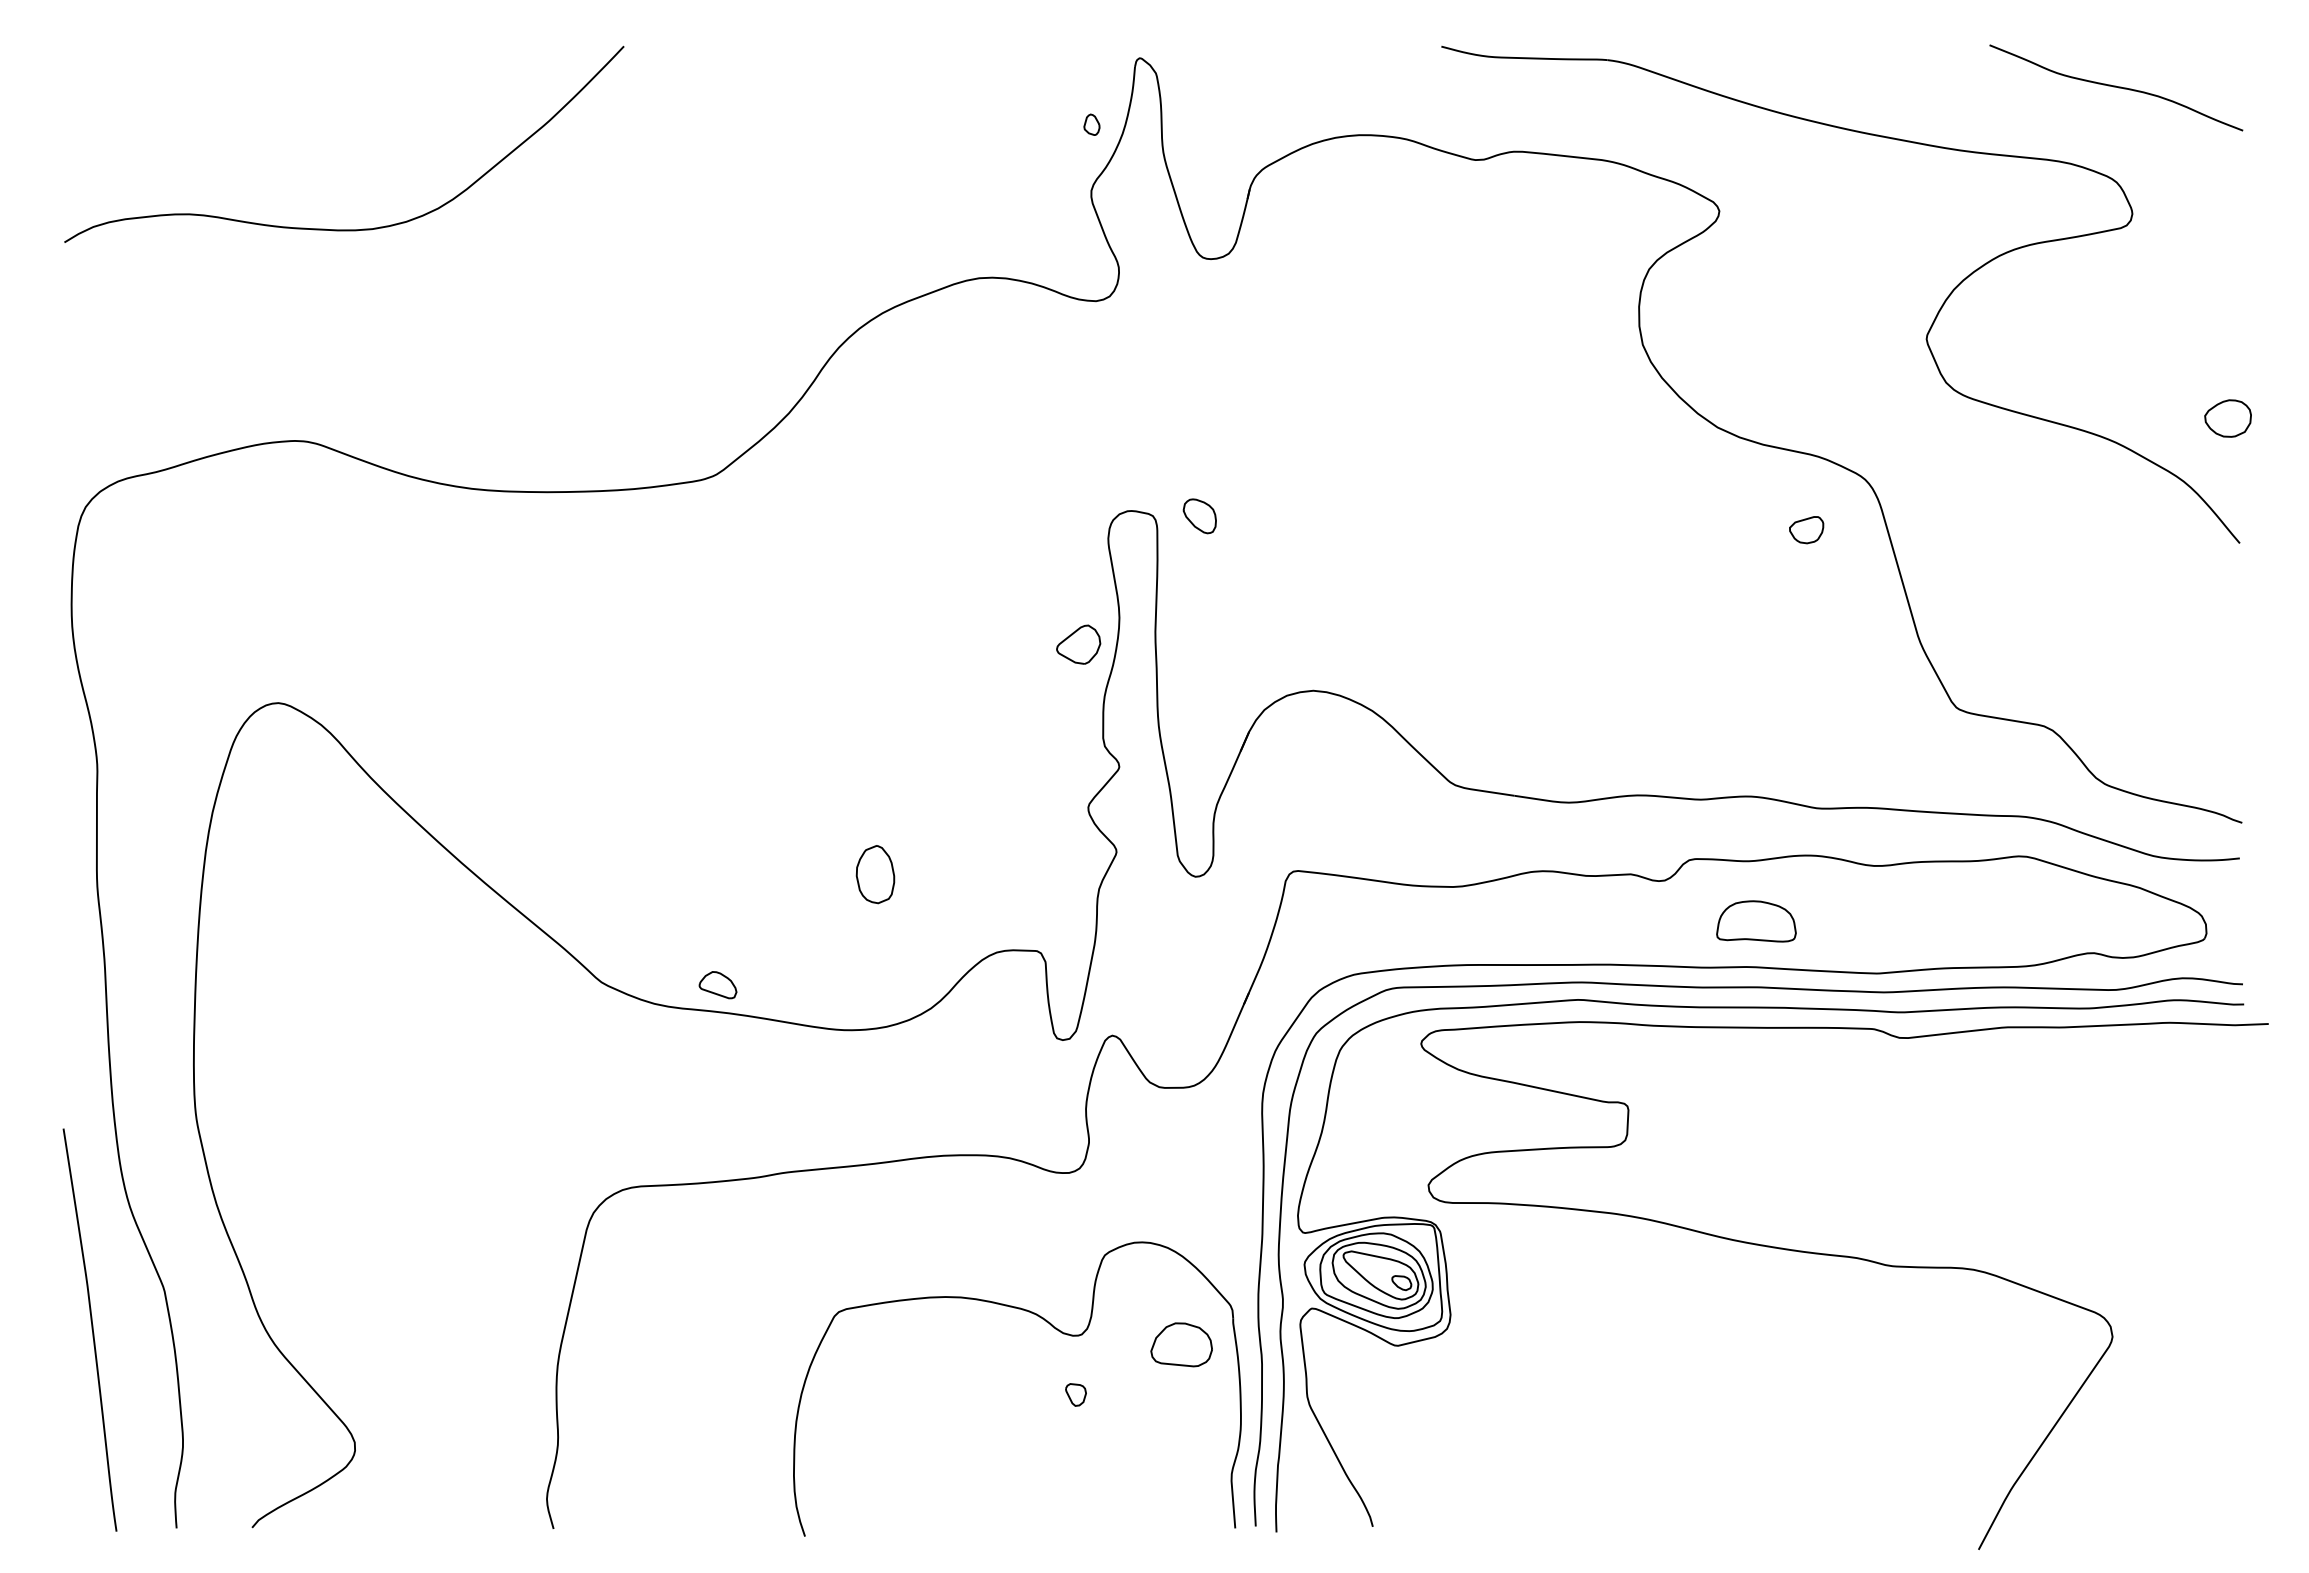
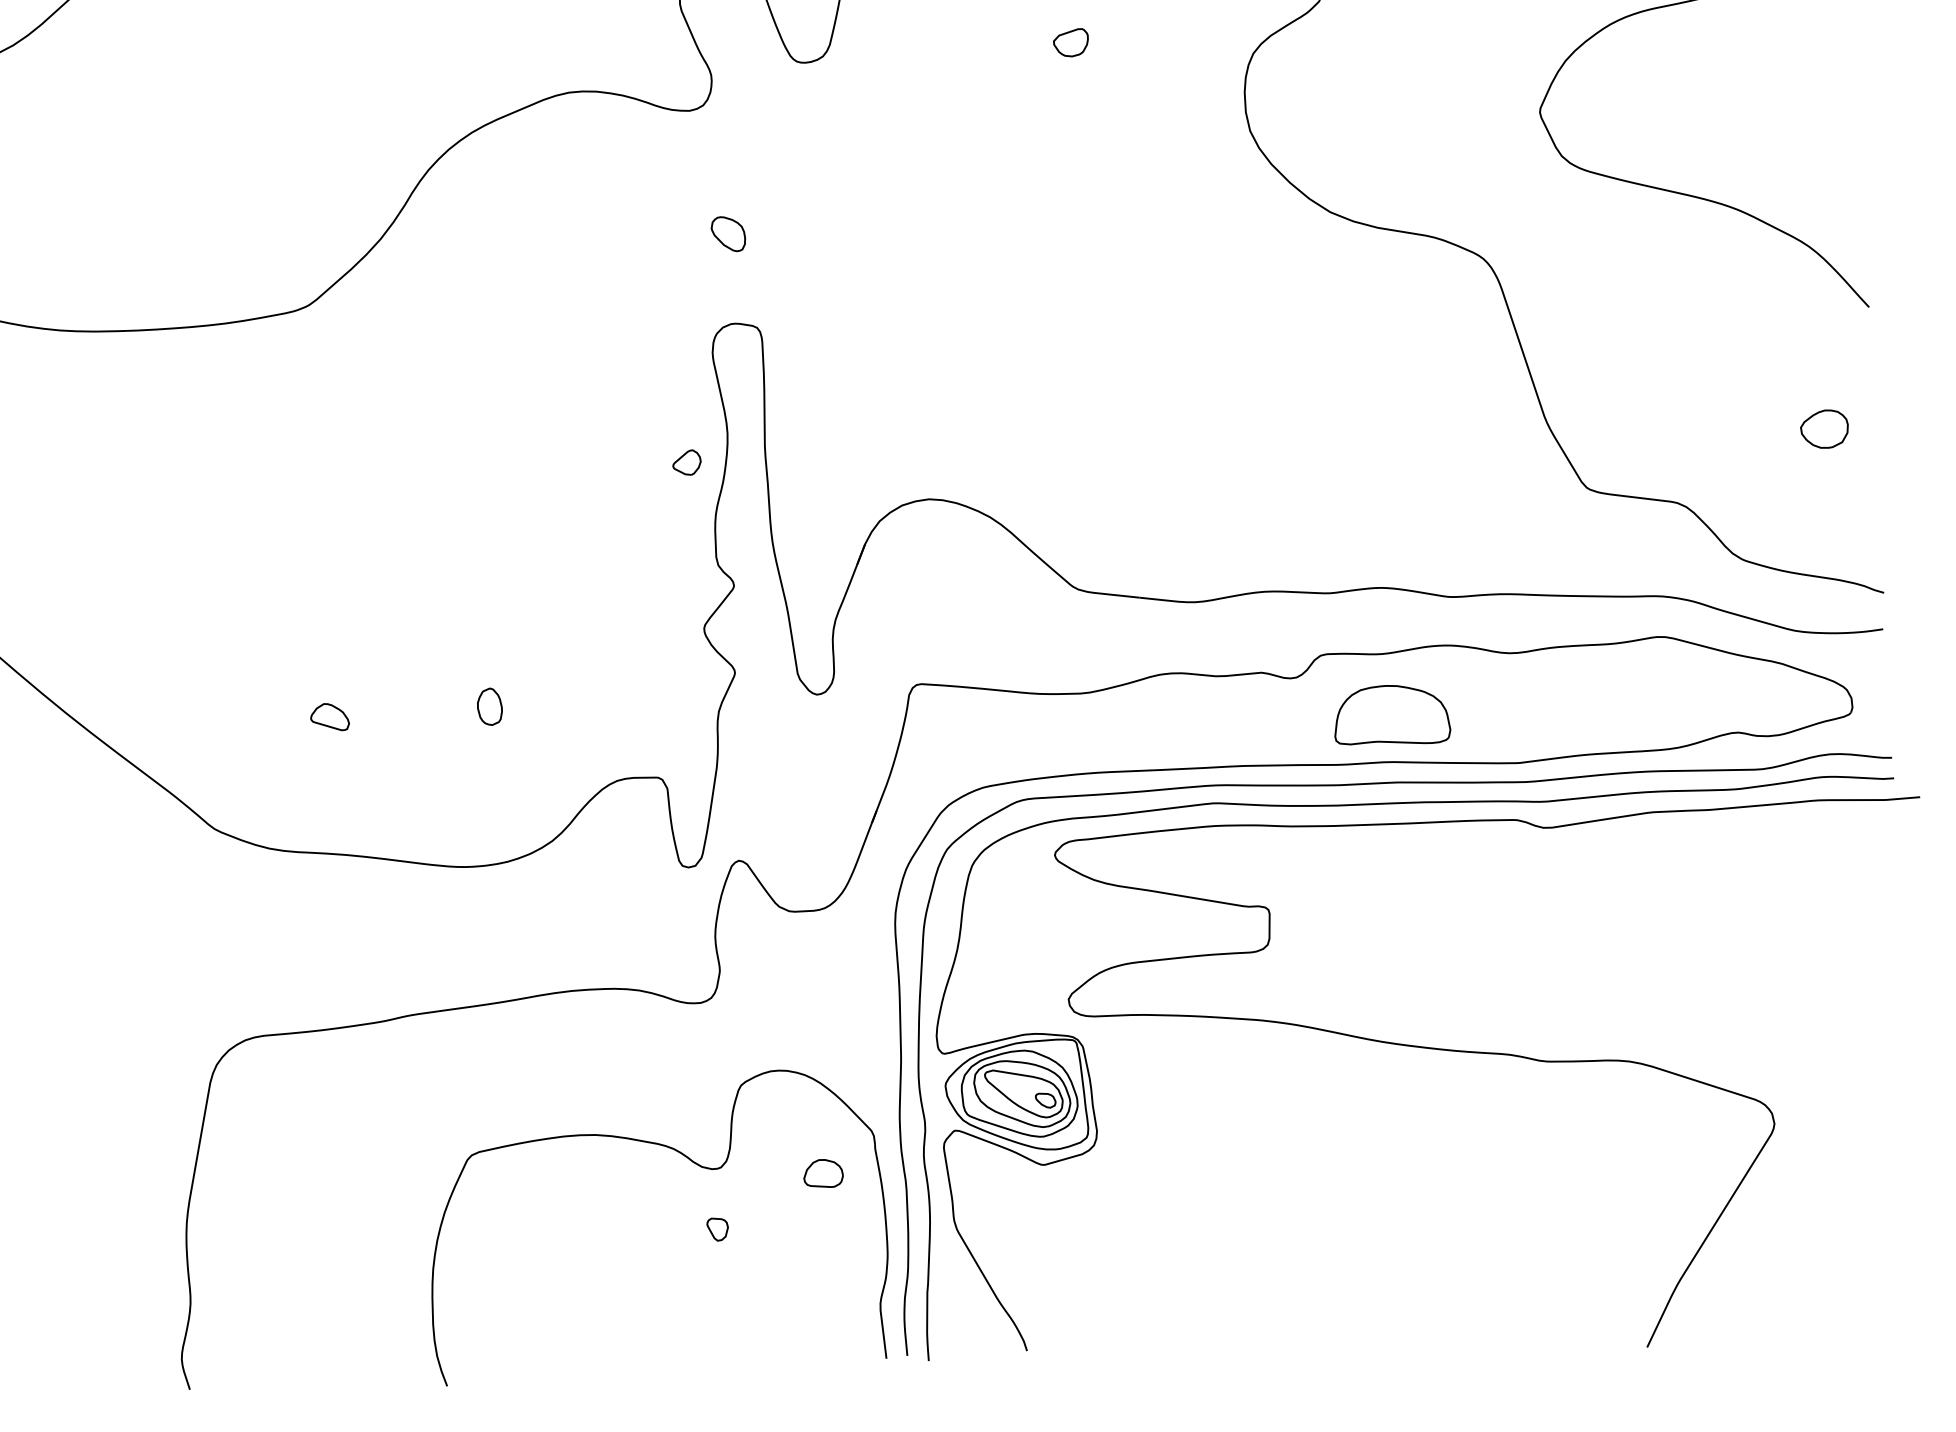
part: (2227, 418) -> (1823, 429), moved
part: (1199, 516) -> (728, 234), moved
part: (1806, 530) -> (1070, 43), moved
part: (1078, 644) -> (686, 462), size x0.62
part: (875, 874) -> (489, 706), size x0.62
part: (1756, 921) -> (1392, 715), size x1.43
part: (717, 985) -> (329, 717), moved
part: (1181, 1344) -> (823, 1173), size x0.62

